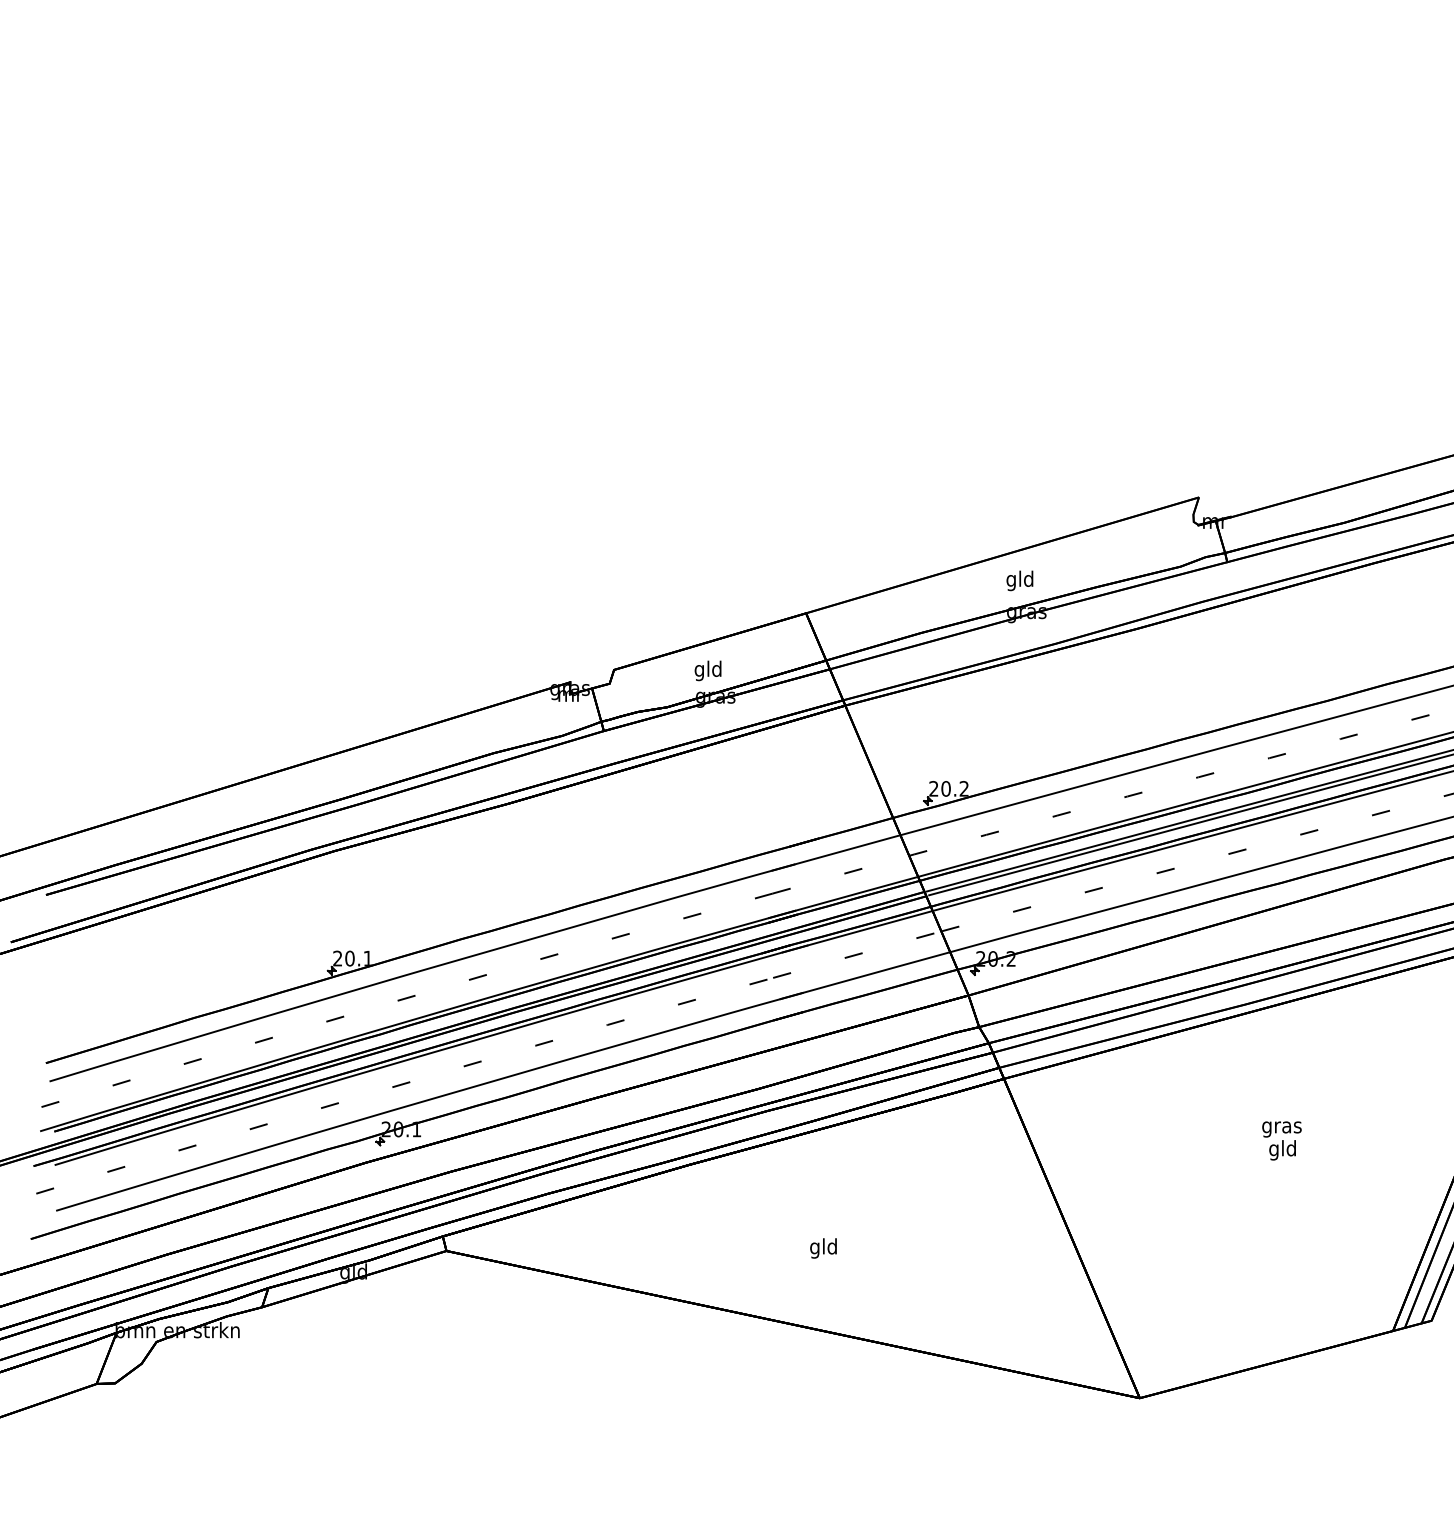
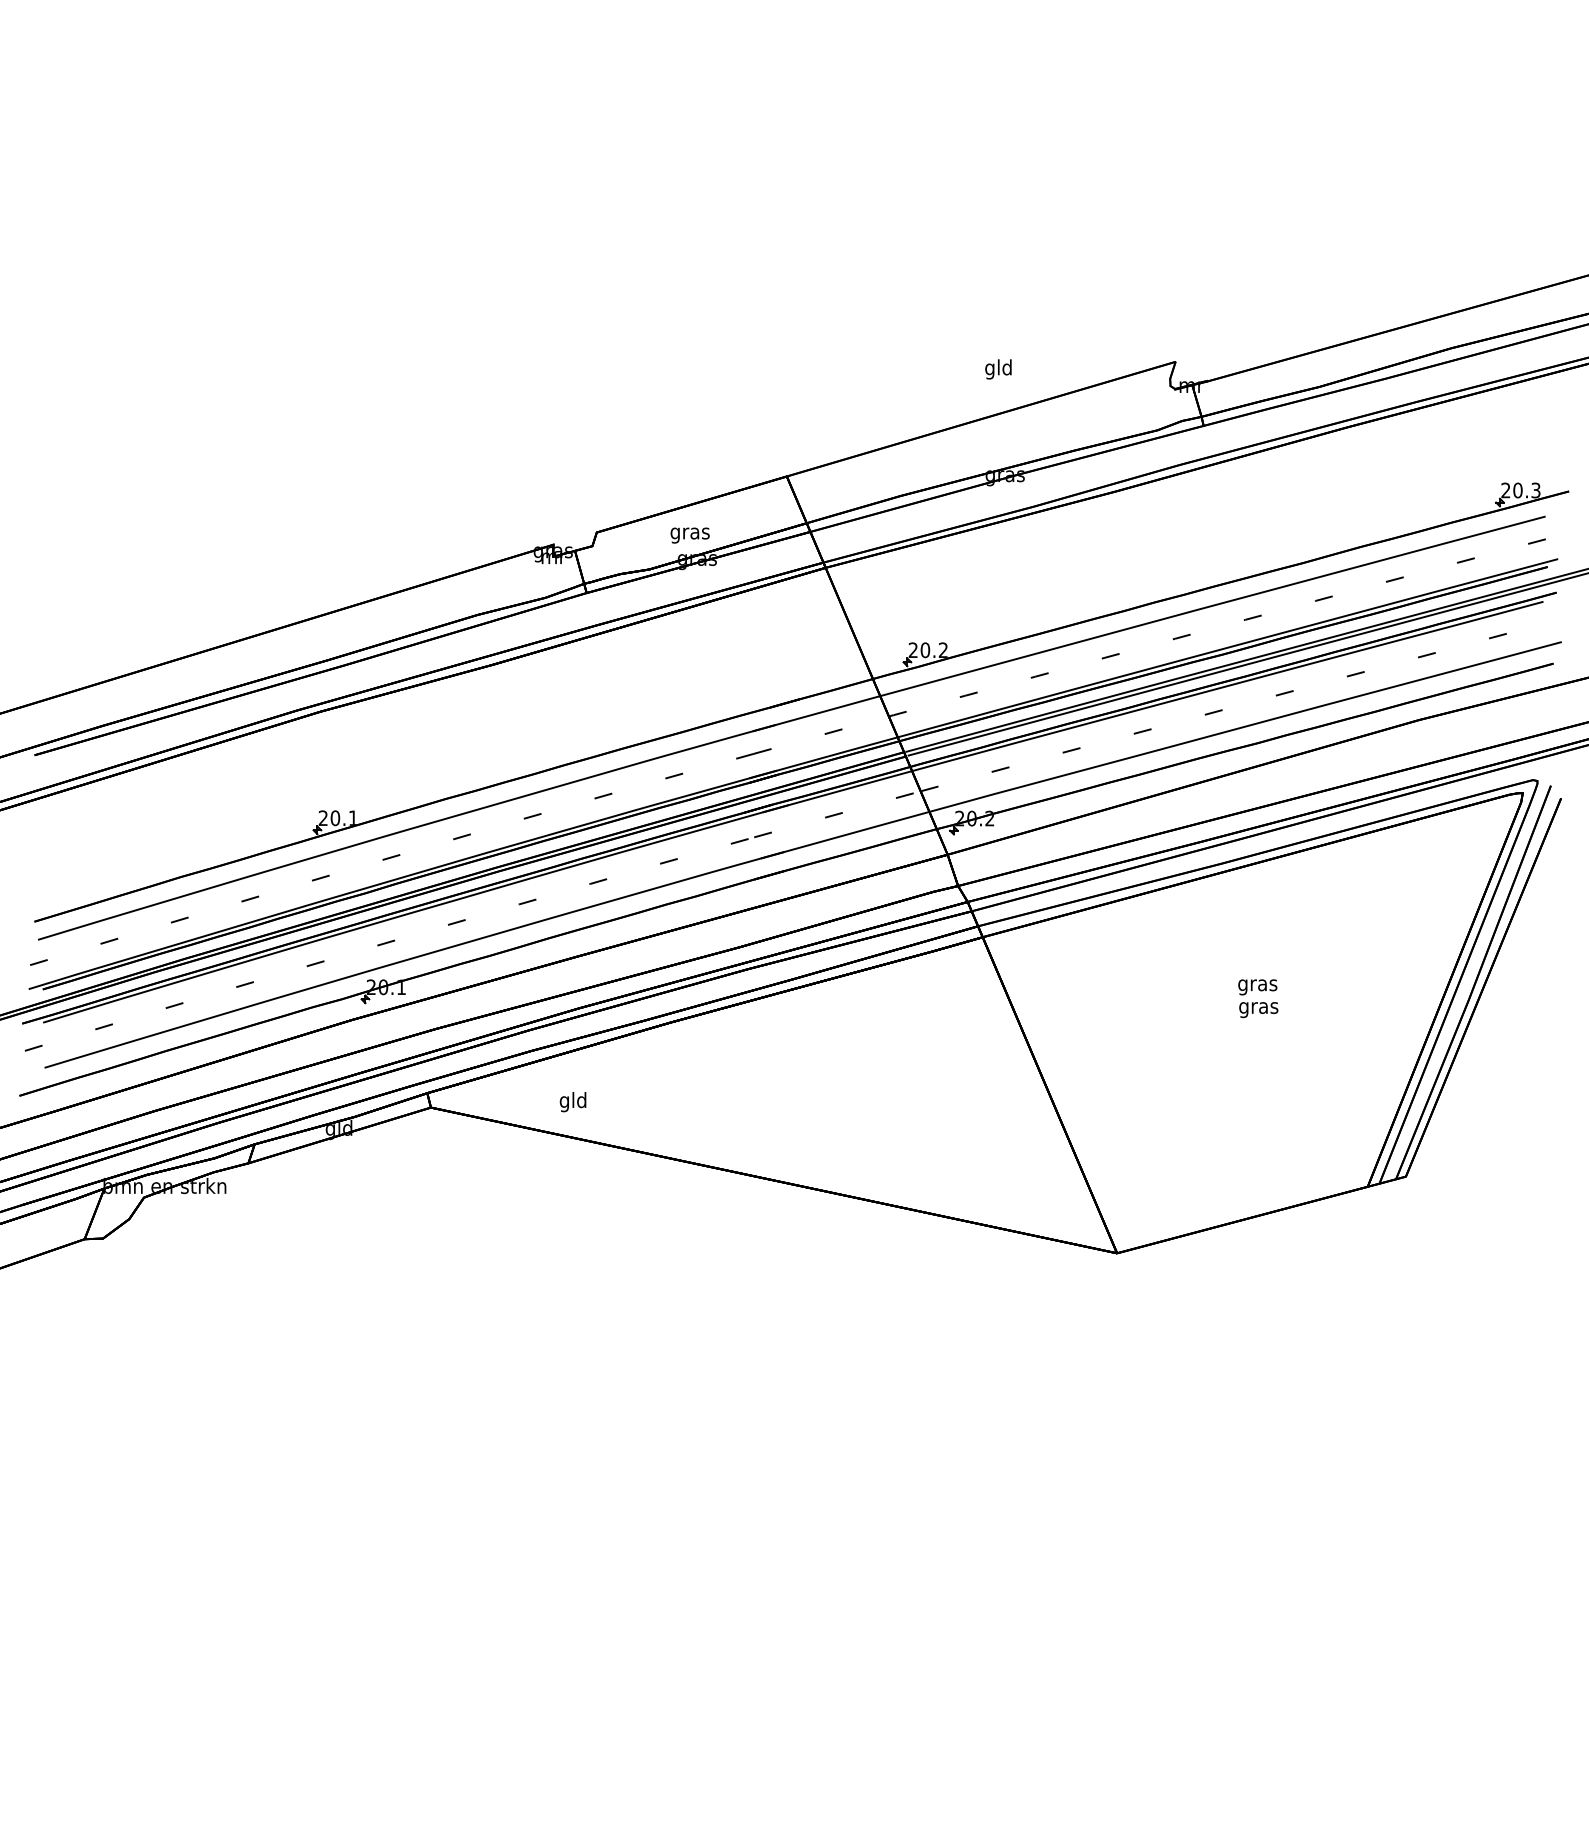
text: (1019, 580) -> (998, 369), moved
text: (707, 670) -> (689, 533), gld -> gras
text: (1282, 1149) -> (1258, 1007), gld -> gras
text: (822, 1248) -> (572, 1102), moved

